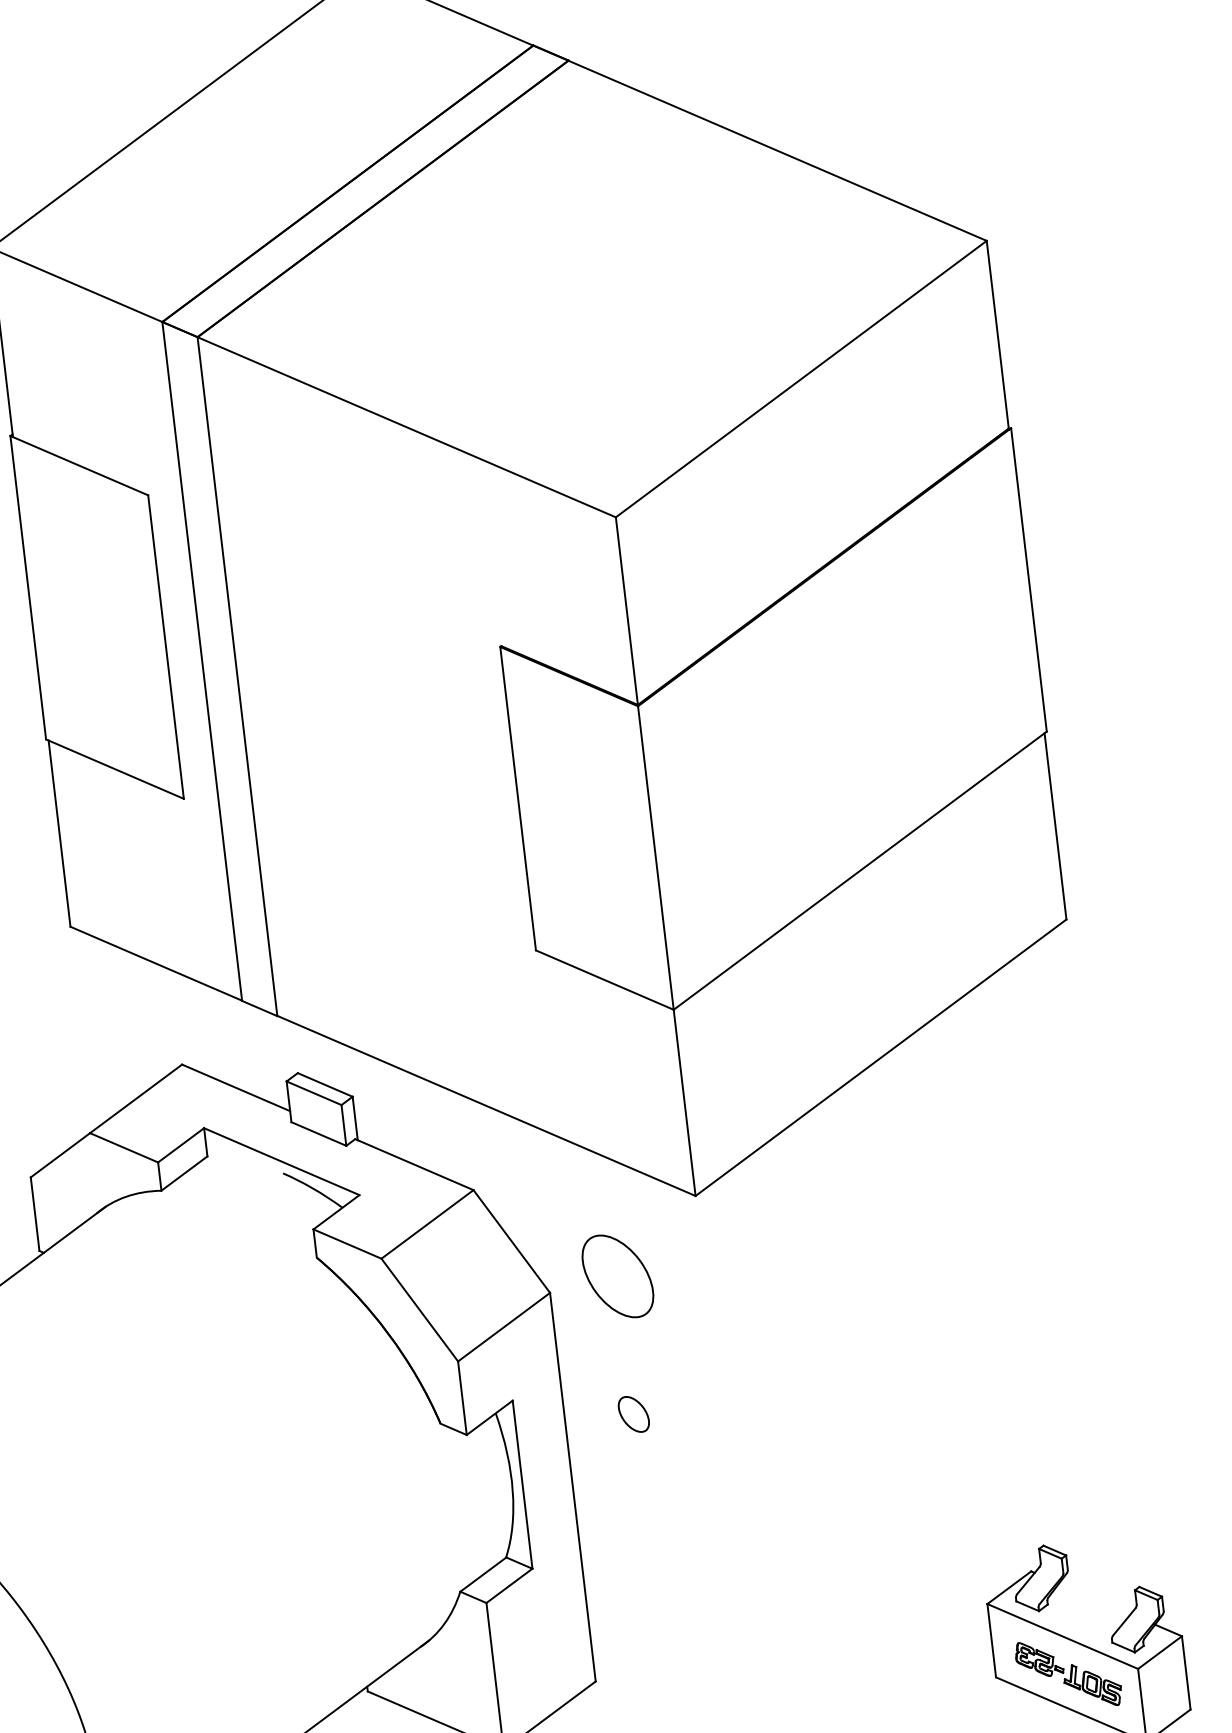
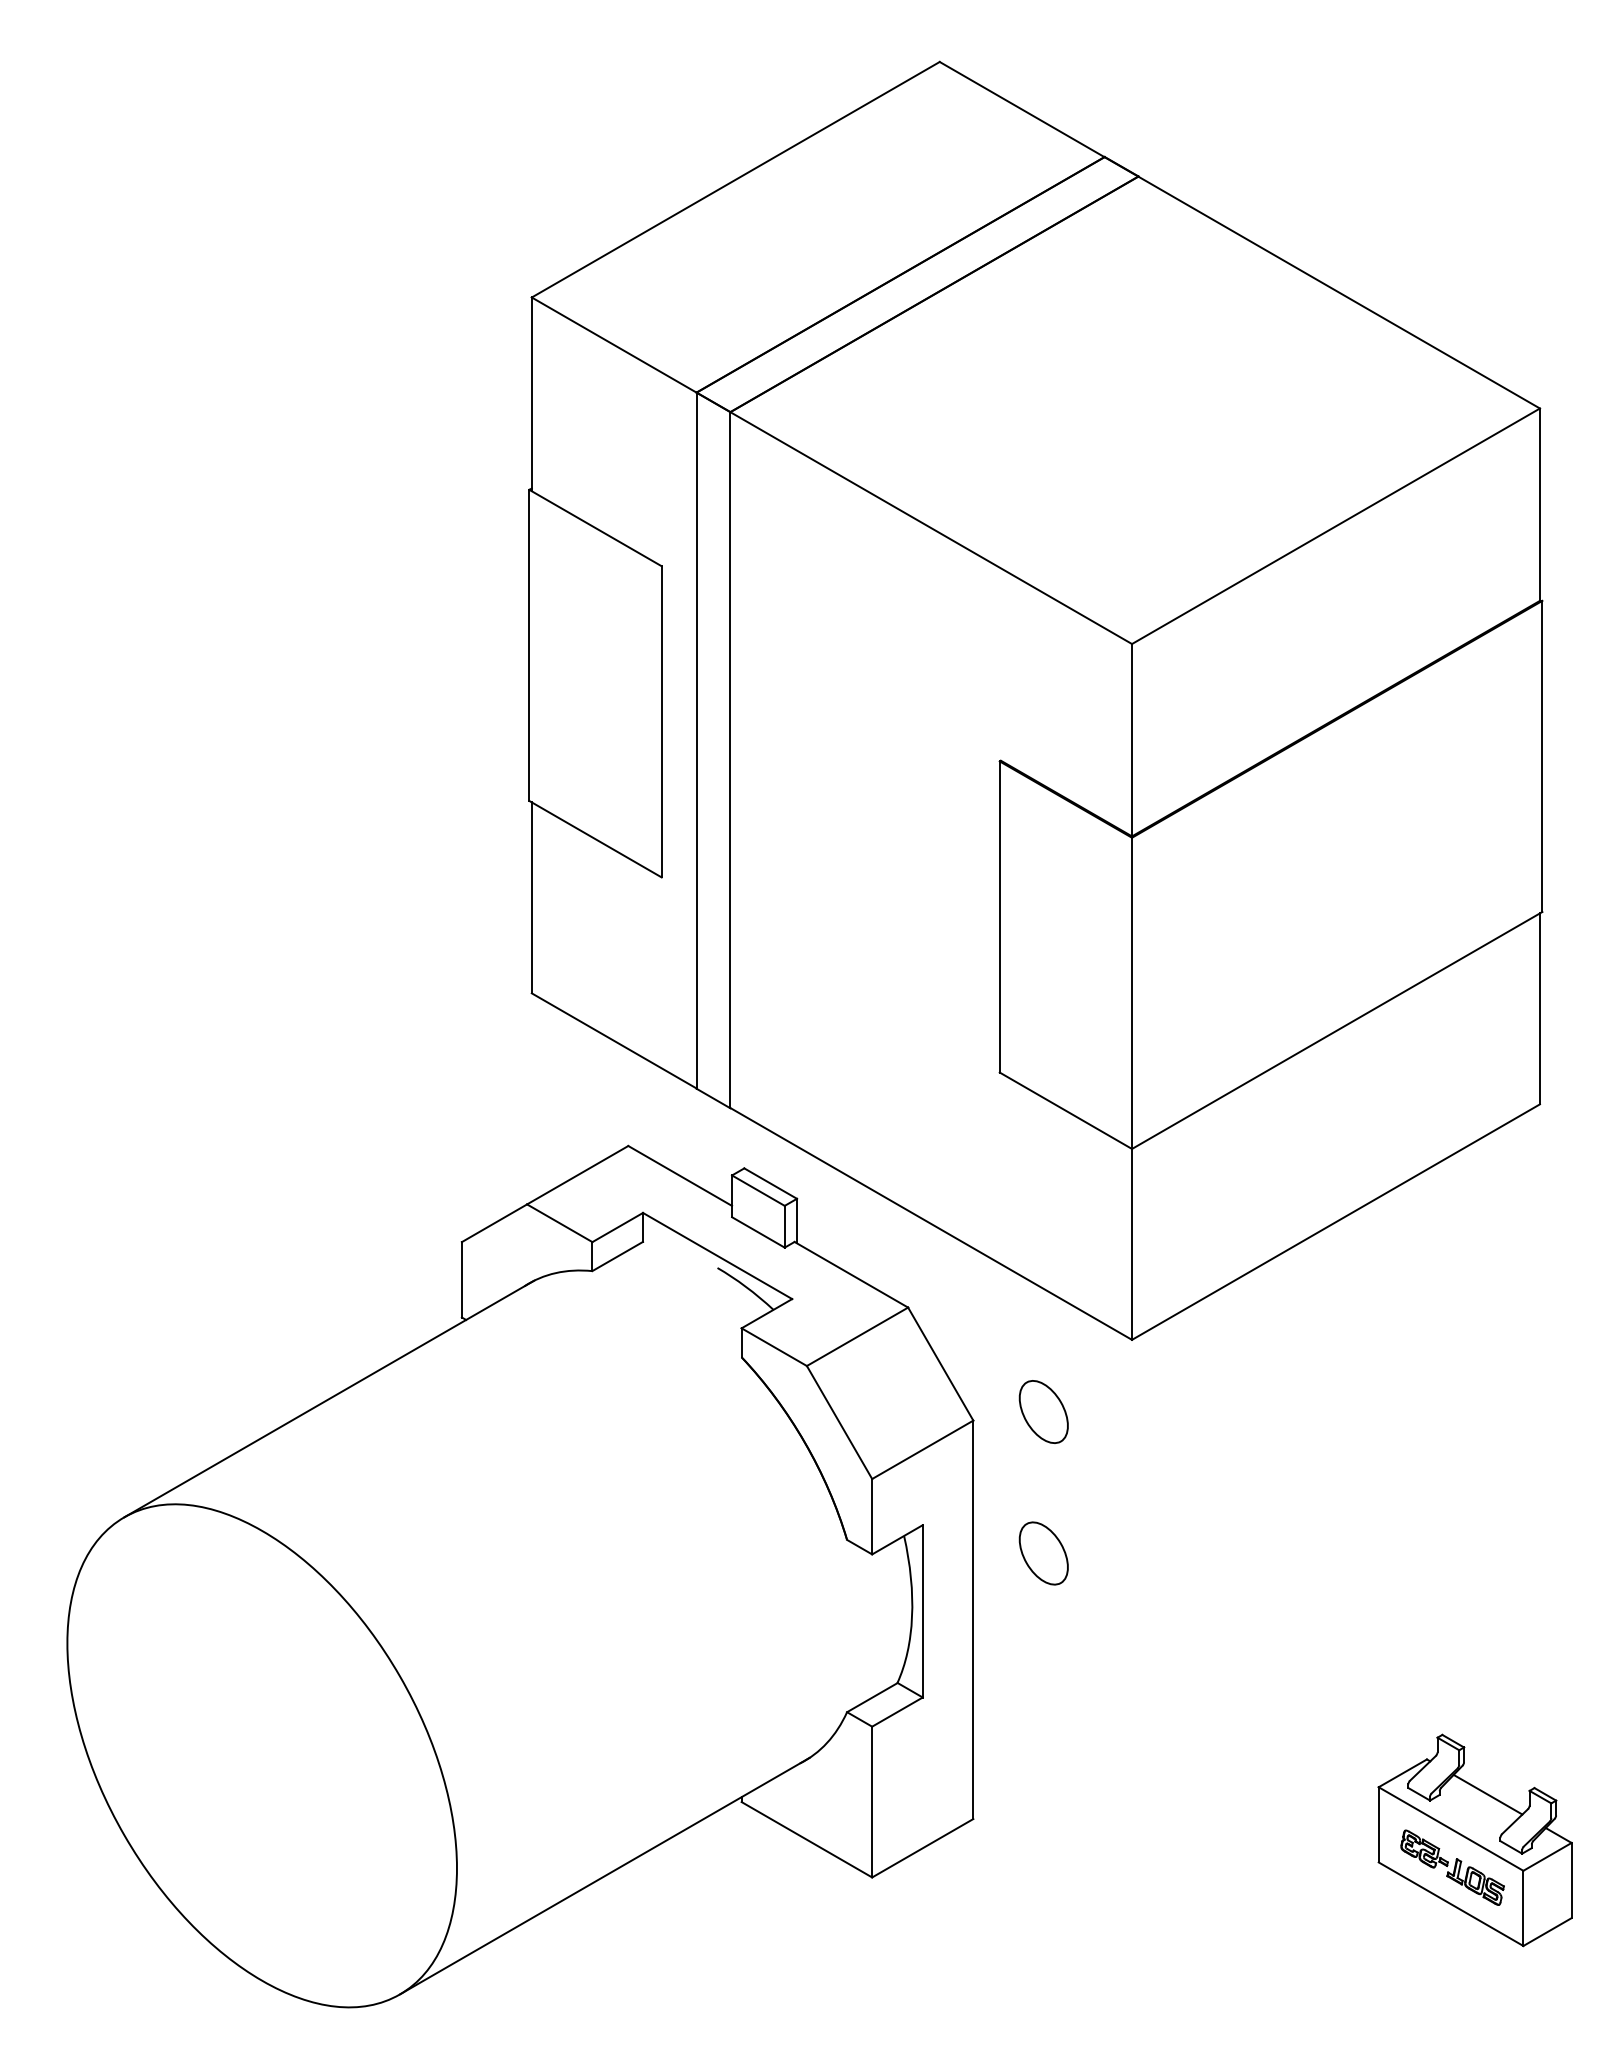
part: (617, 1275) -> (1043, 1411), size x0.71
part: (633, 1414) -> (1043, 1553), size x1.67
line: (1094, 1598) -> (1487, 1794), added

